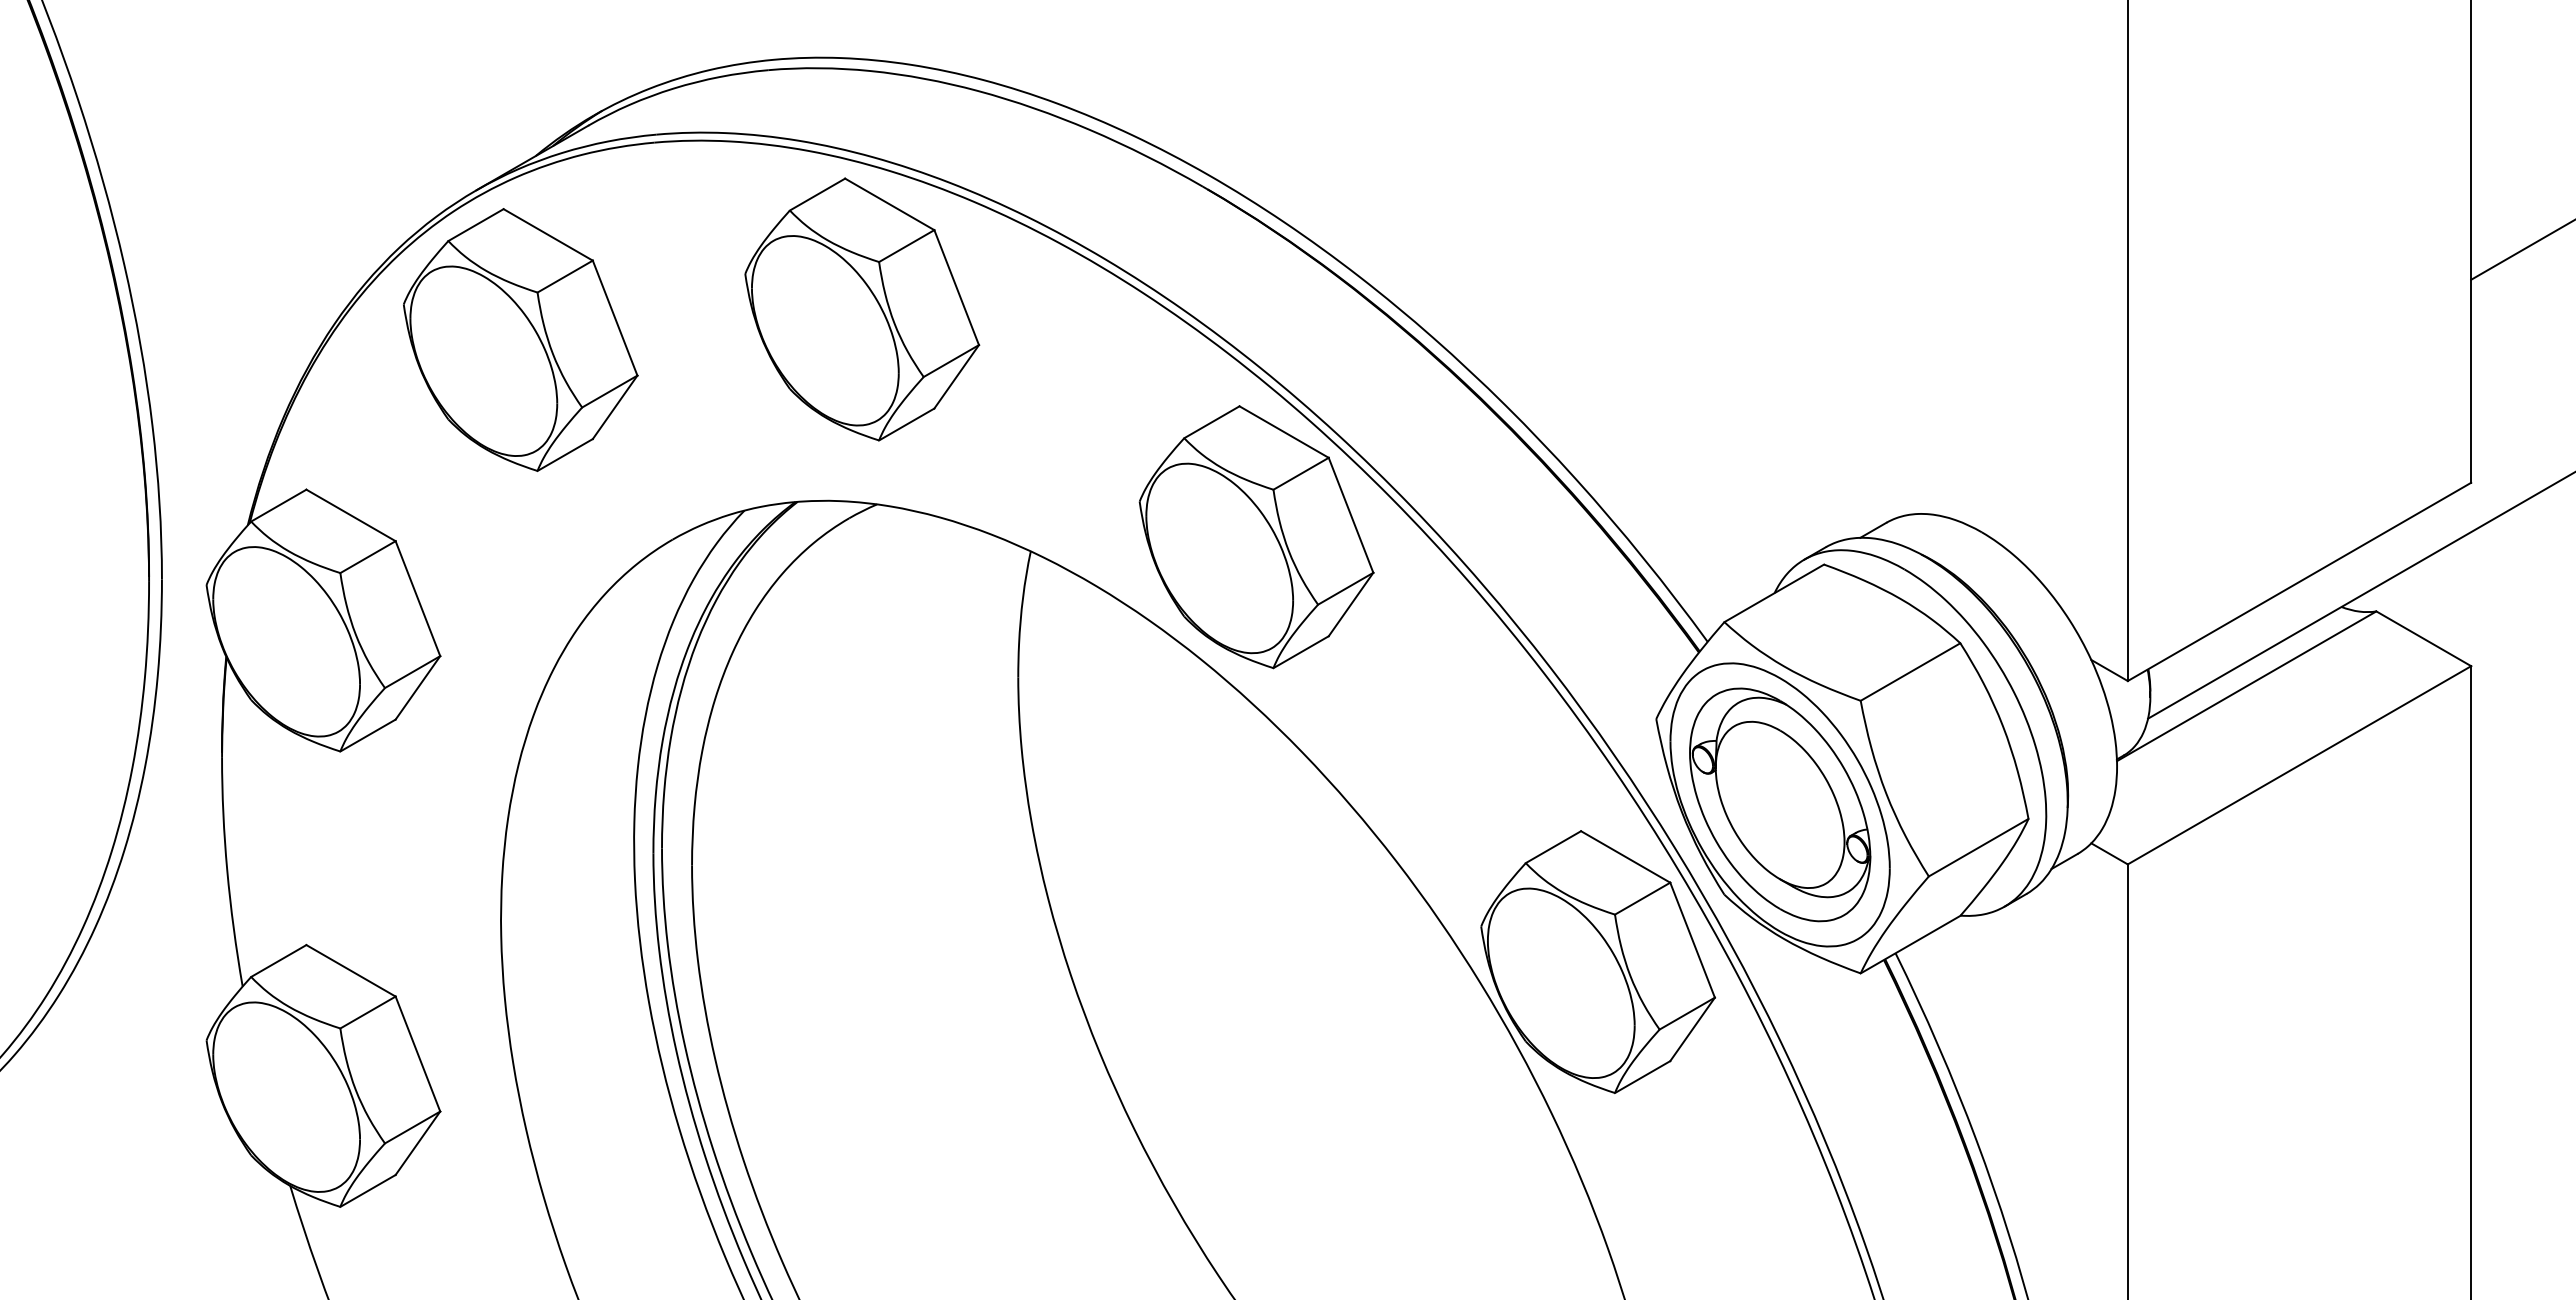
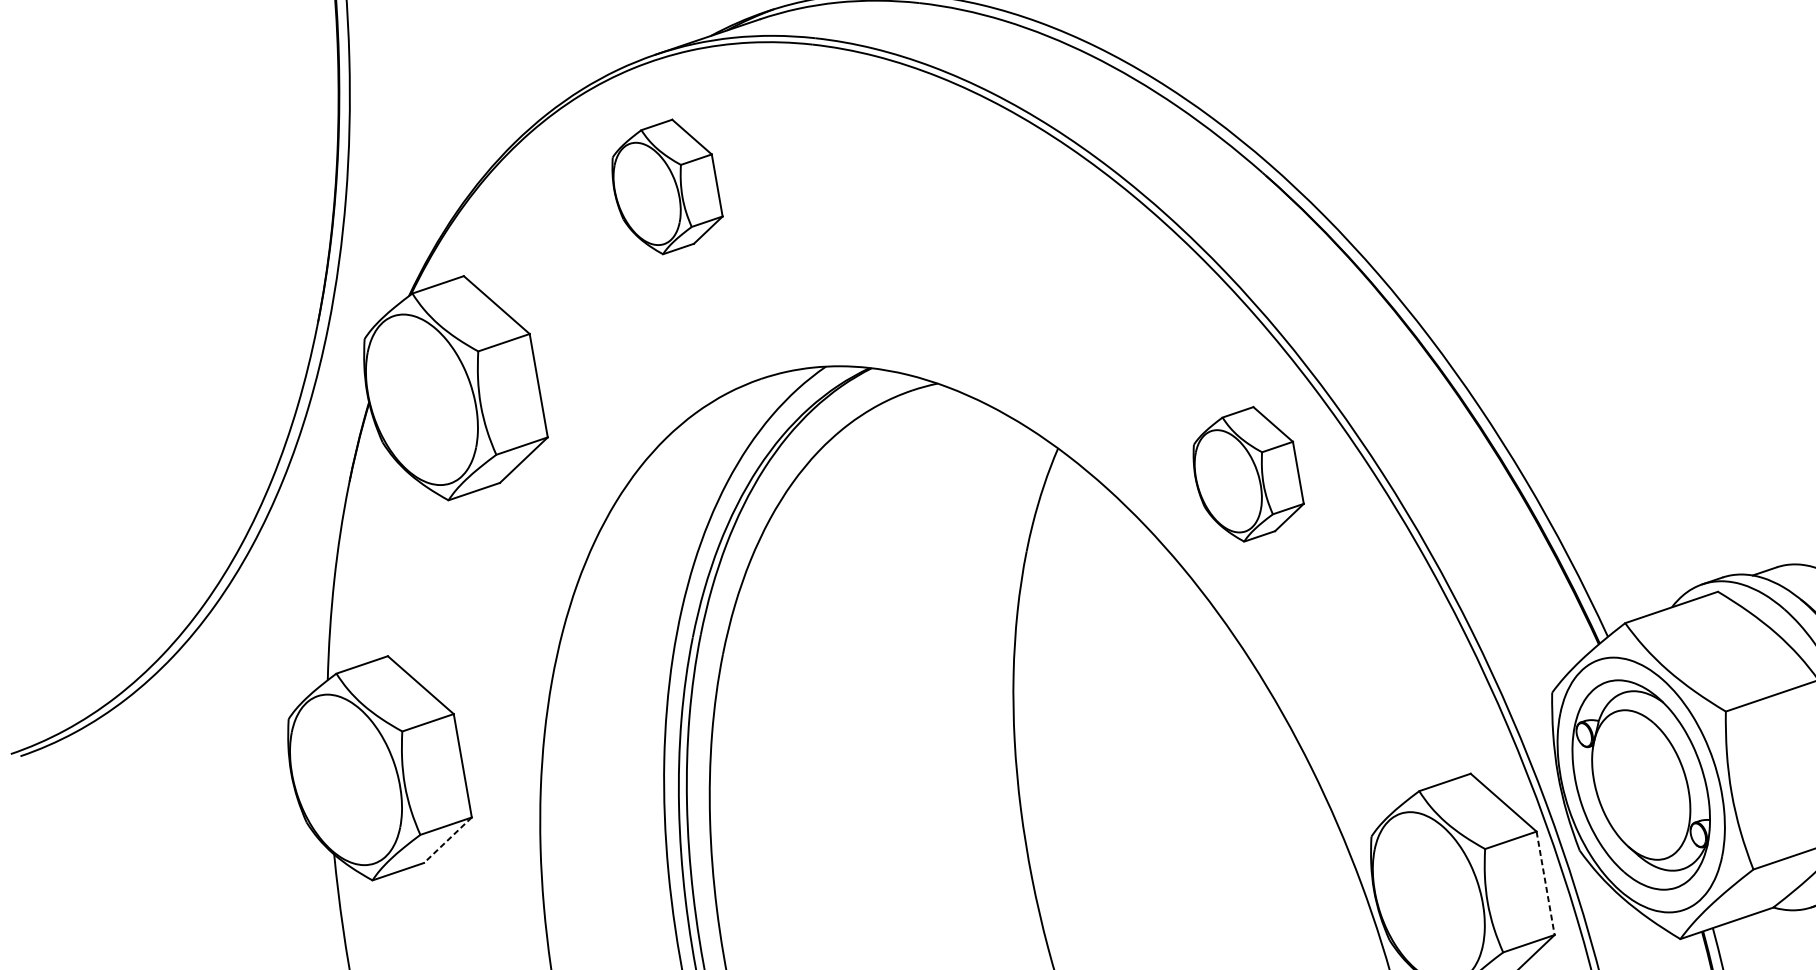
part: (862, 309) -> (958, 218), removed
part: (520, 339) -> (667, 186), size x0.6
part: (1256, 537) -> (1248, 474), size x0.6
line: (1692, 940) -> (1545, 883), solid -> dashed
line: (417, 1143) -> (447, 840), solid -> dashed

